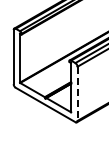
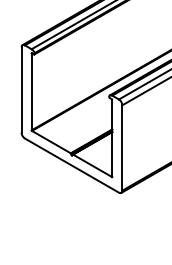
line: (77, 94) -> (122, 149), dashed -> solid

